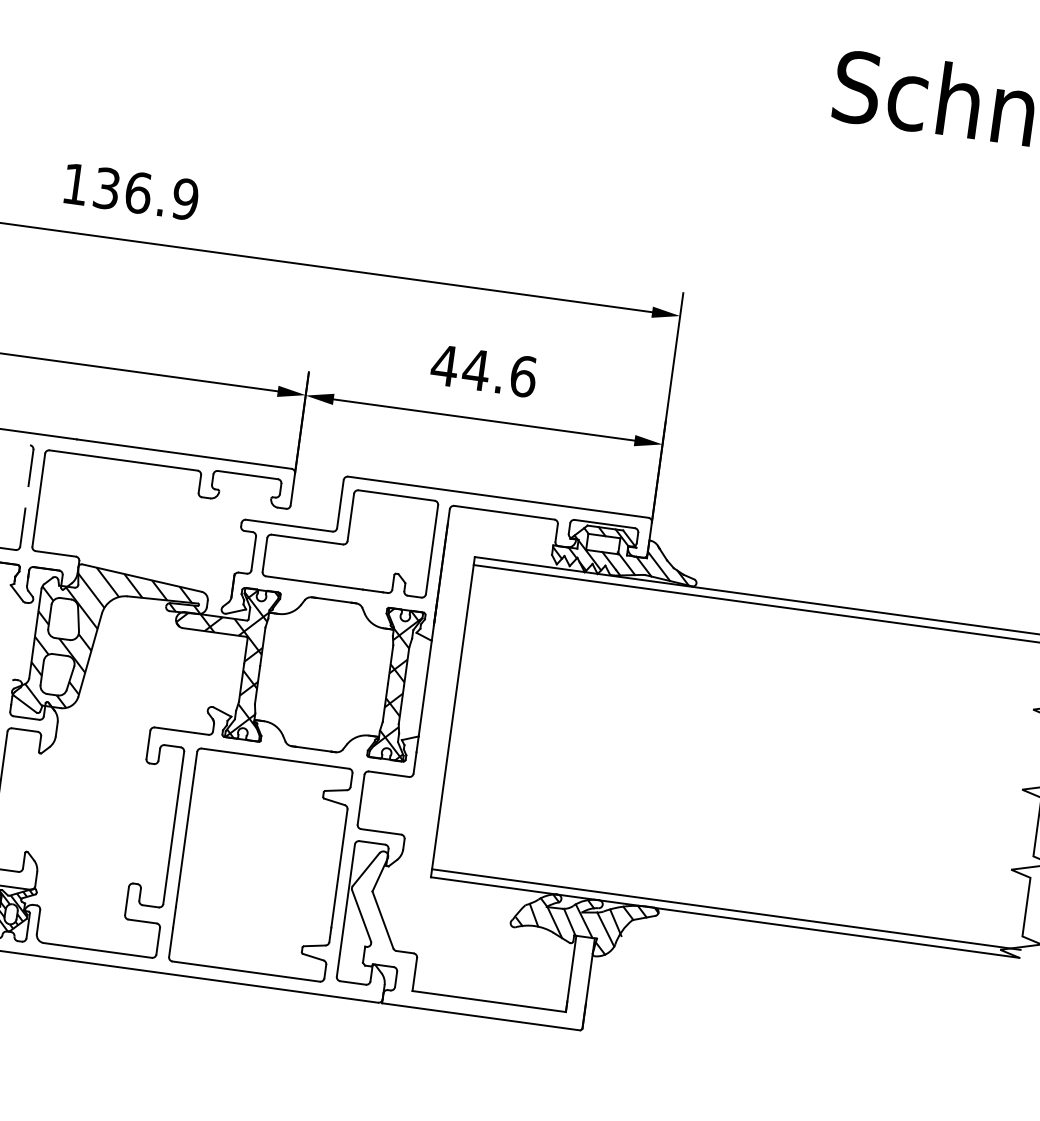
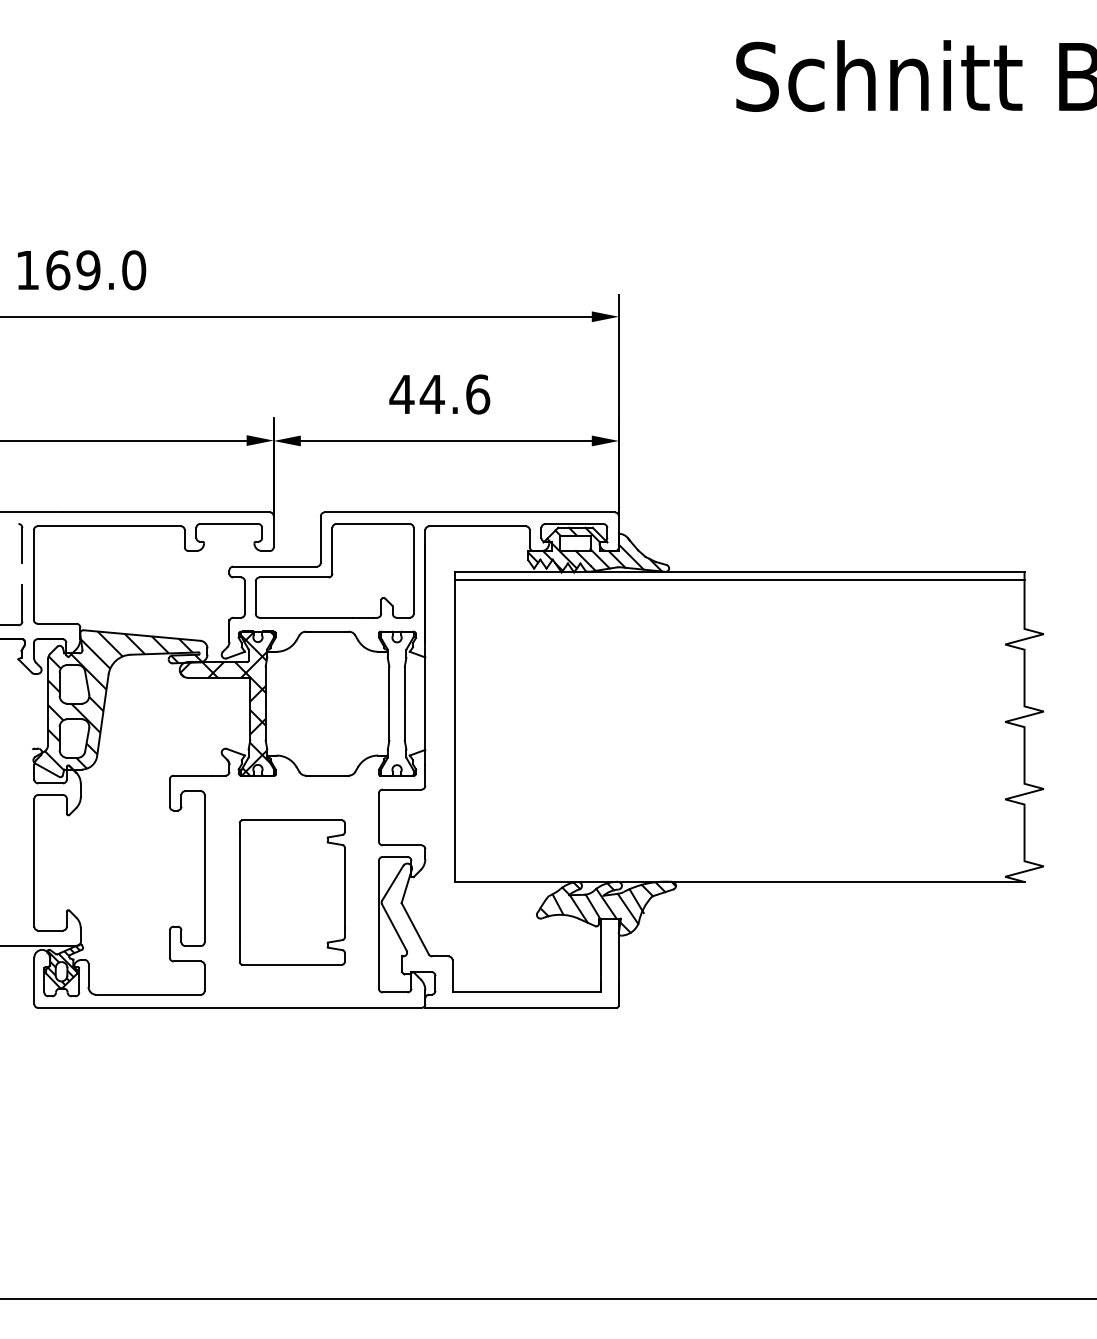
text: (146, 194) -> (96, 270), 136.9 -> 169.0
hatch: (395, 684) -> (396, 703), removed
part: (261, 865) -> (292, 892), size x0.7
line: (725, 909) -> (739, 874), removed

